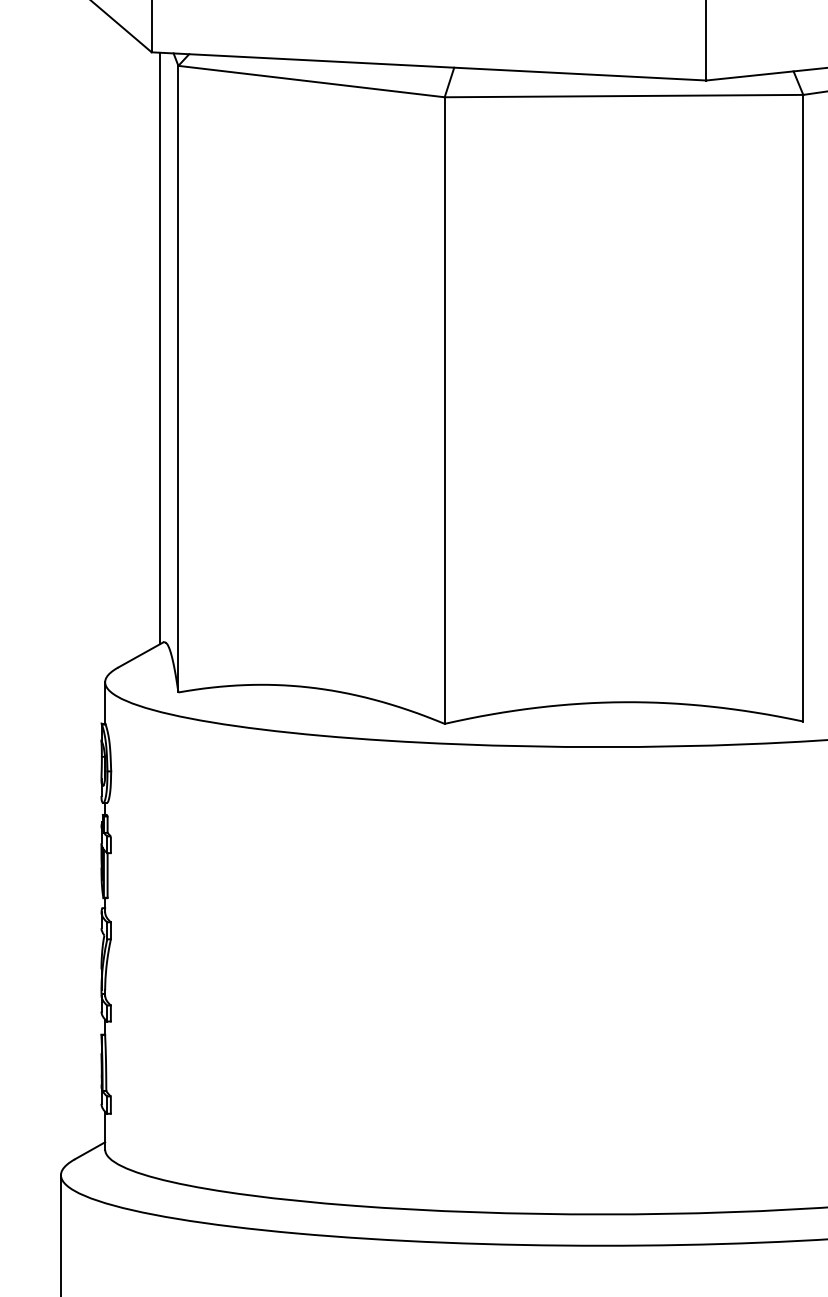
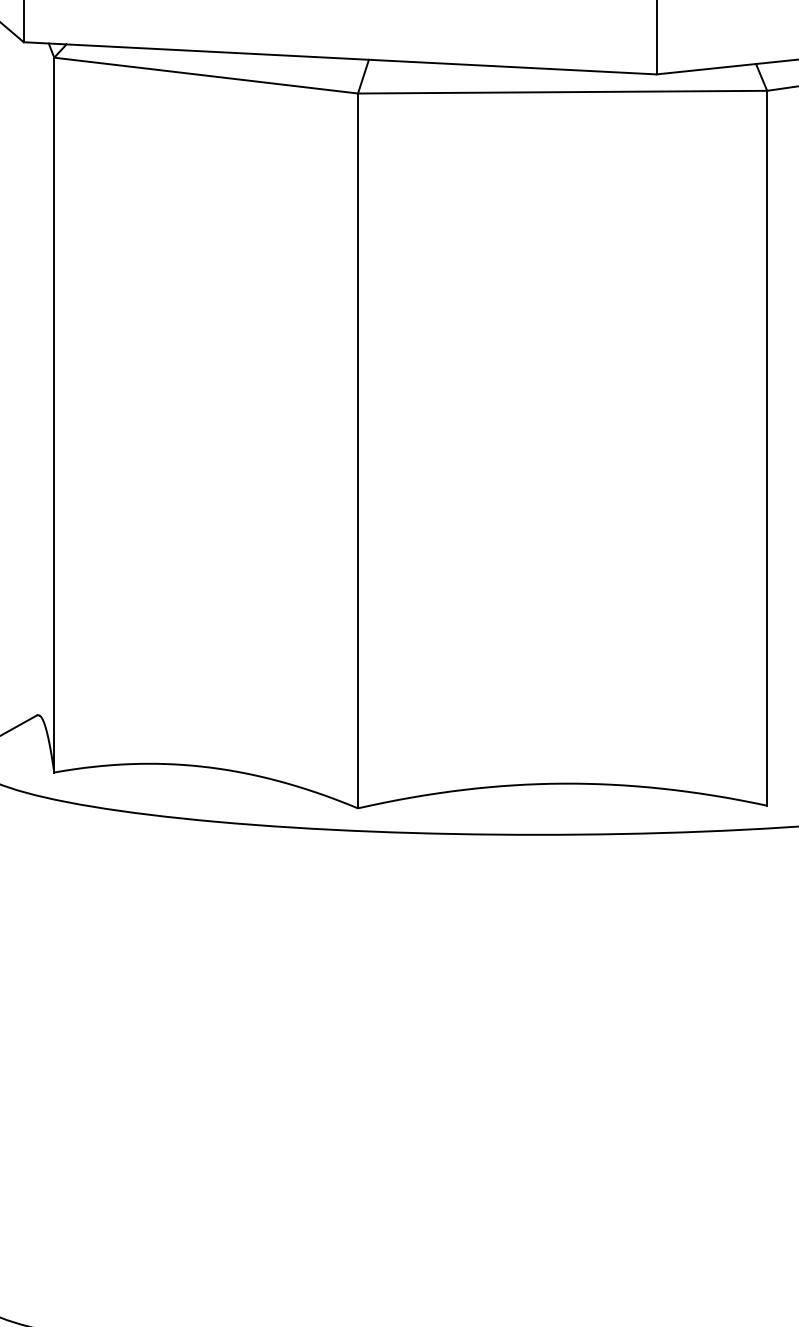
line: (160, 348) -> (33, 380), removed

